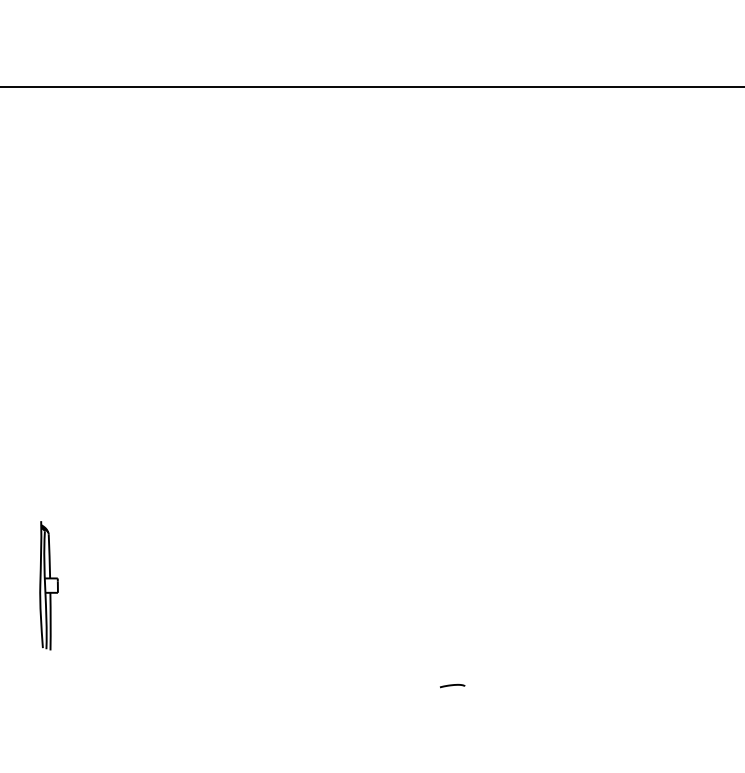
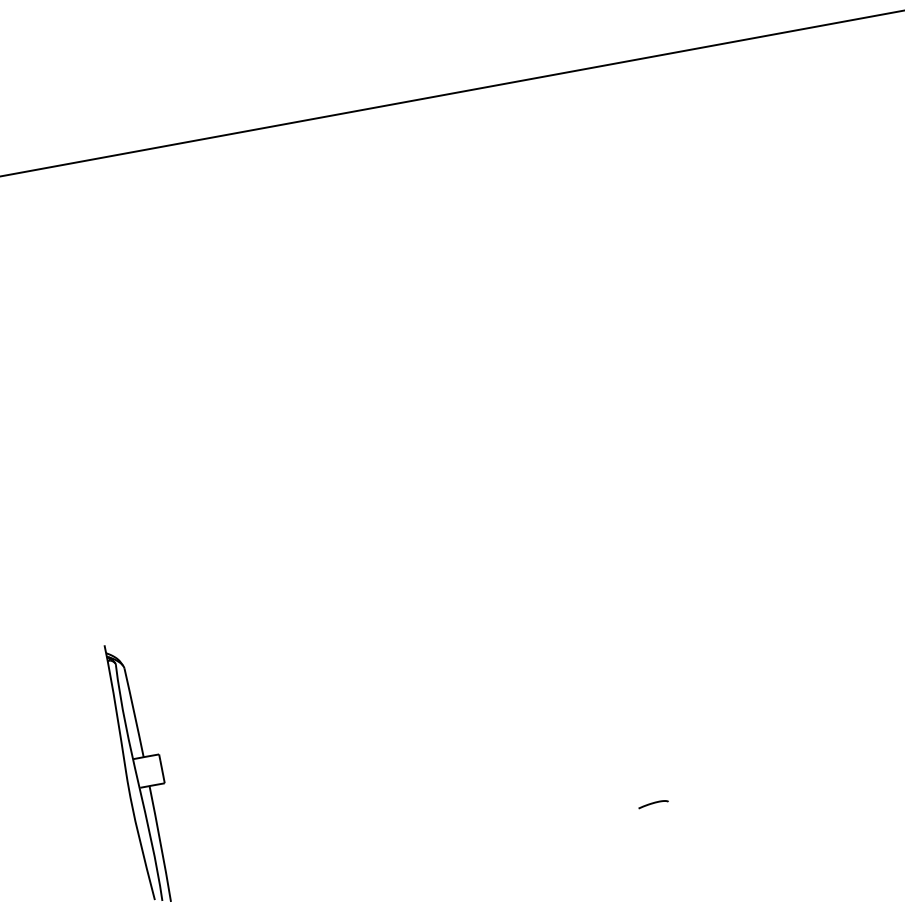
part: (48, 585) -> (143, 772), size x1.67

